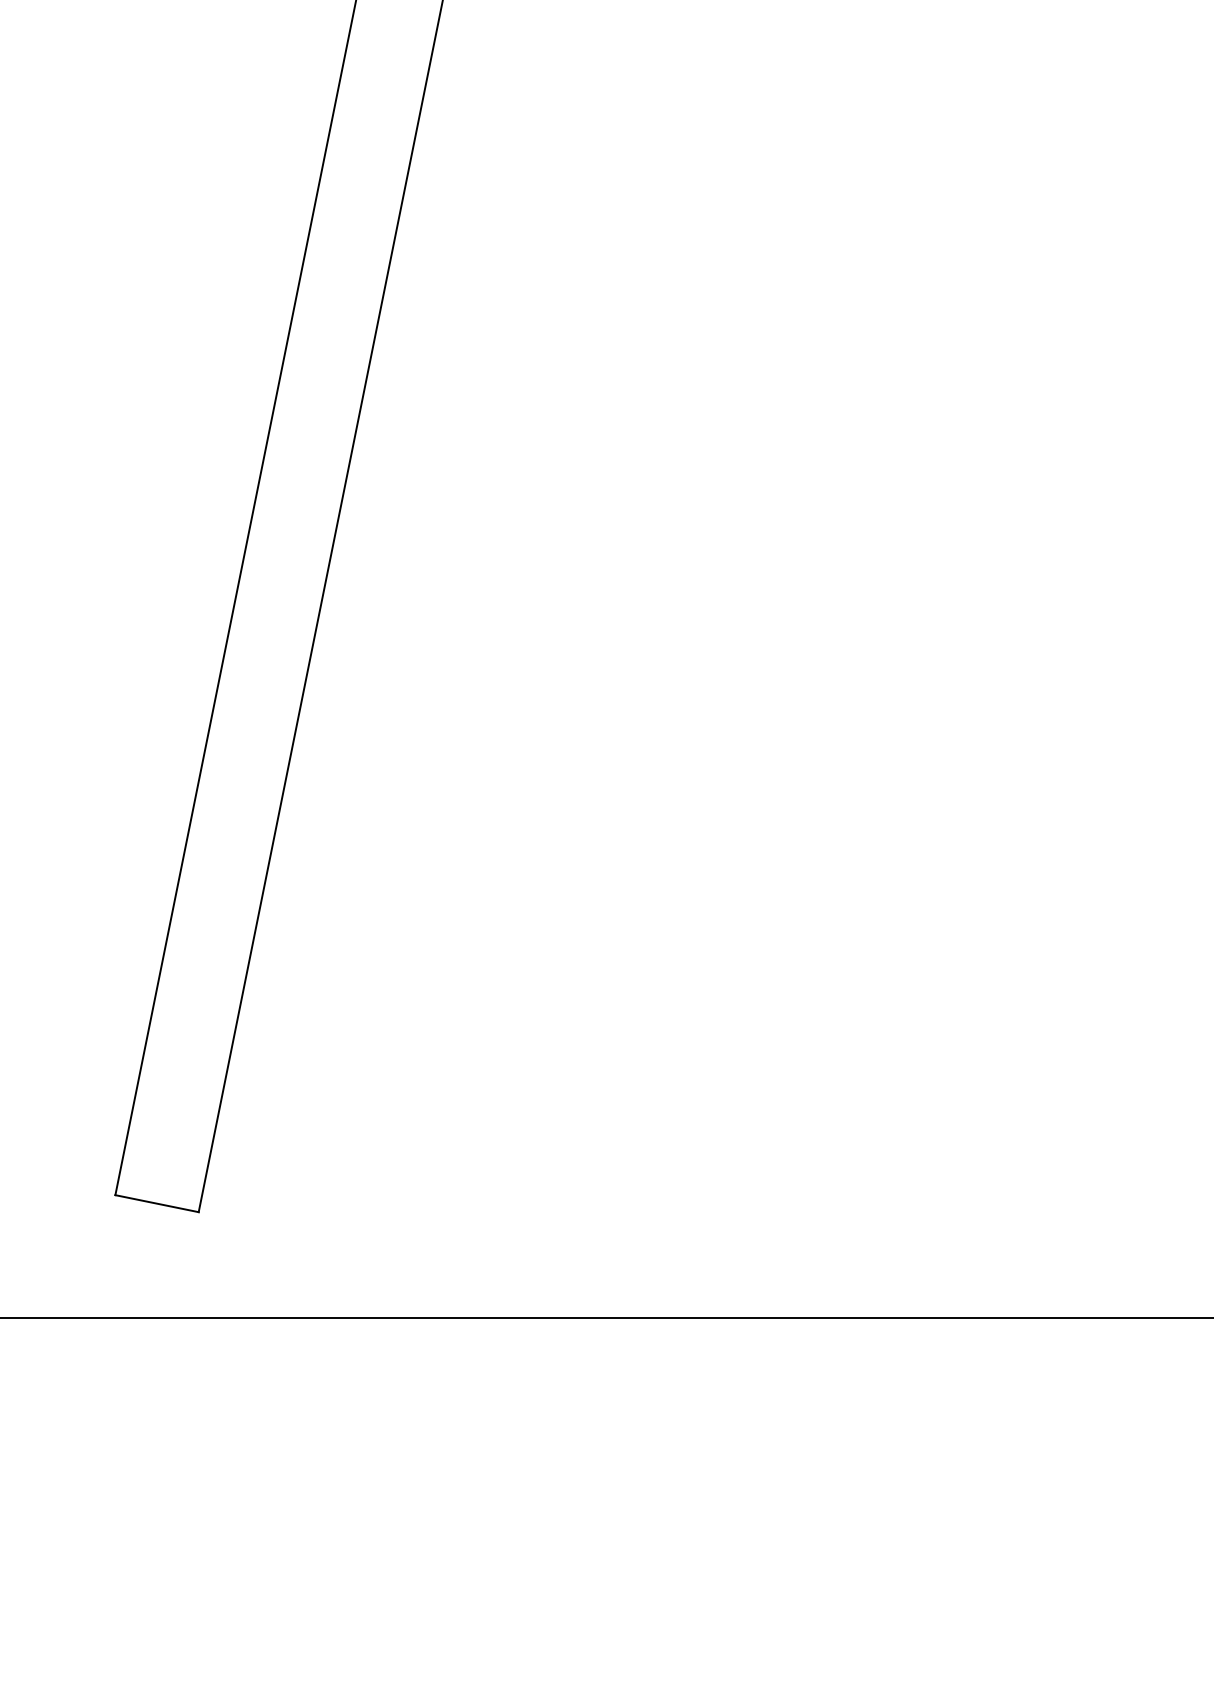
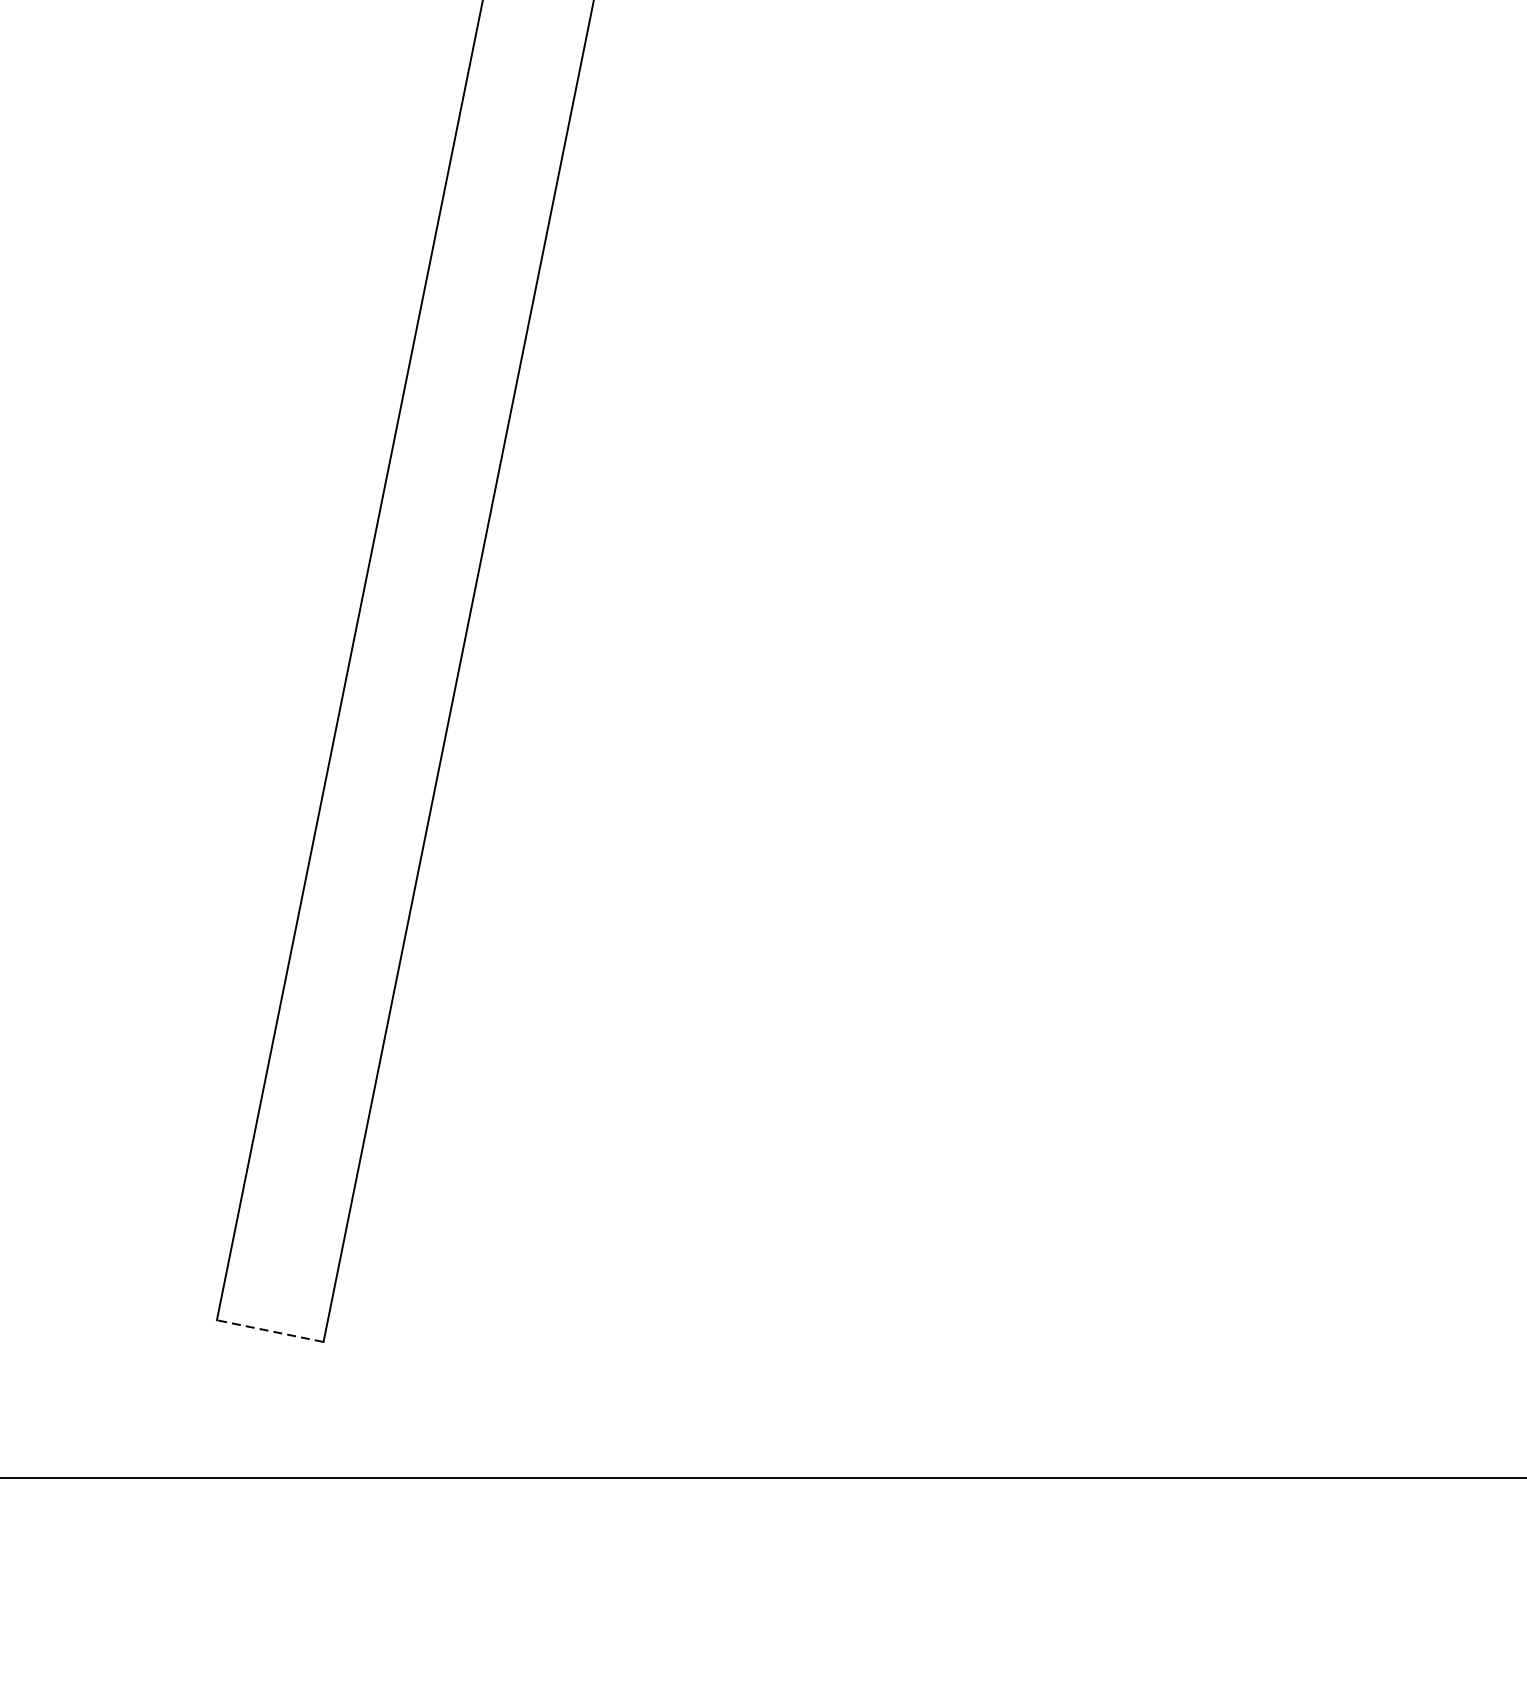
line: (157, 1203) -> (270, 1330), solid -> dashed

